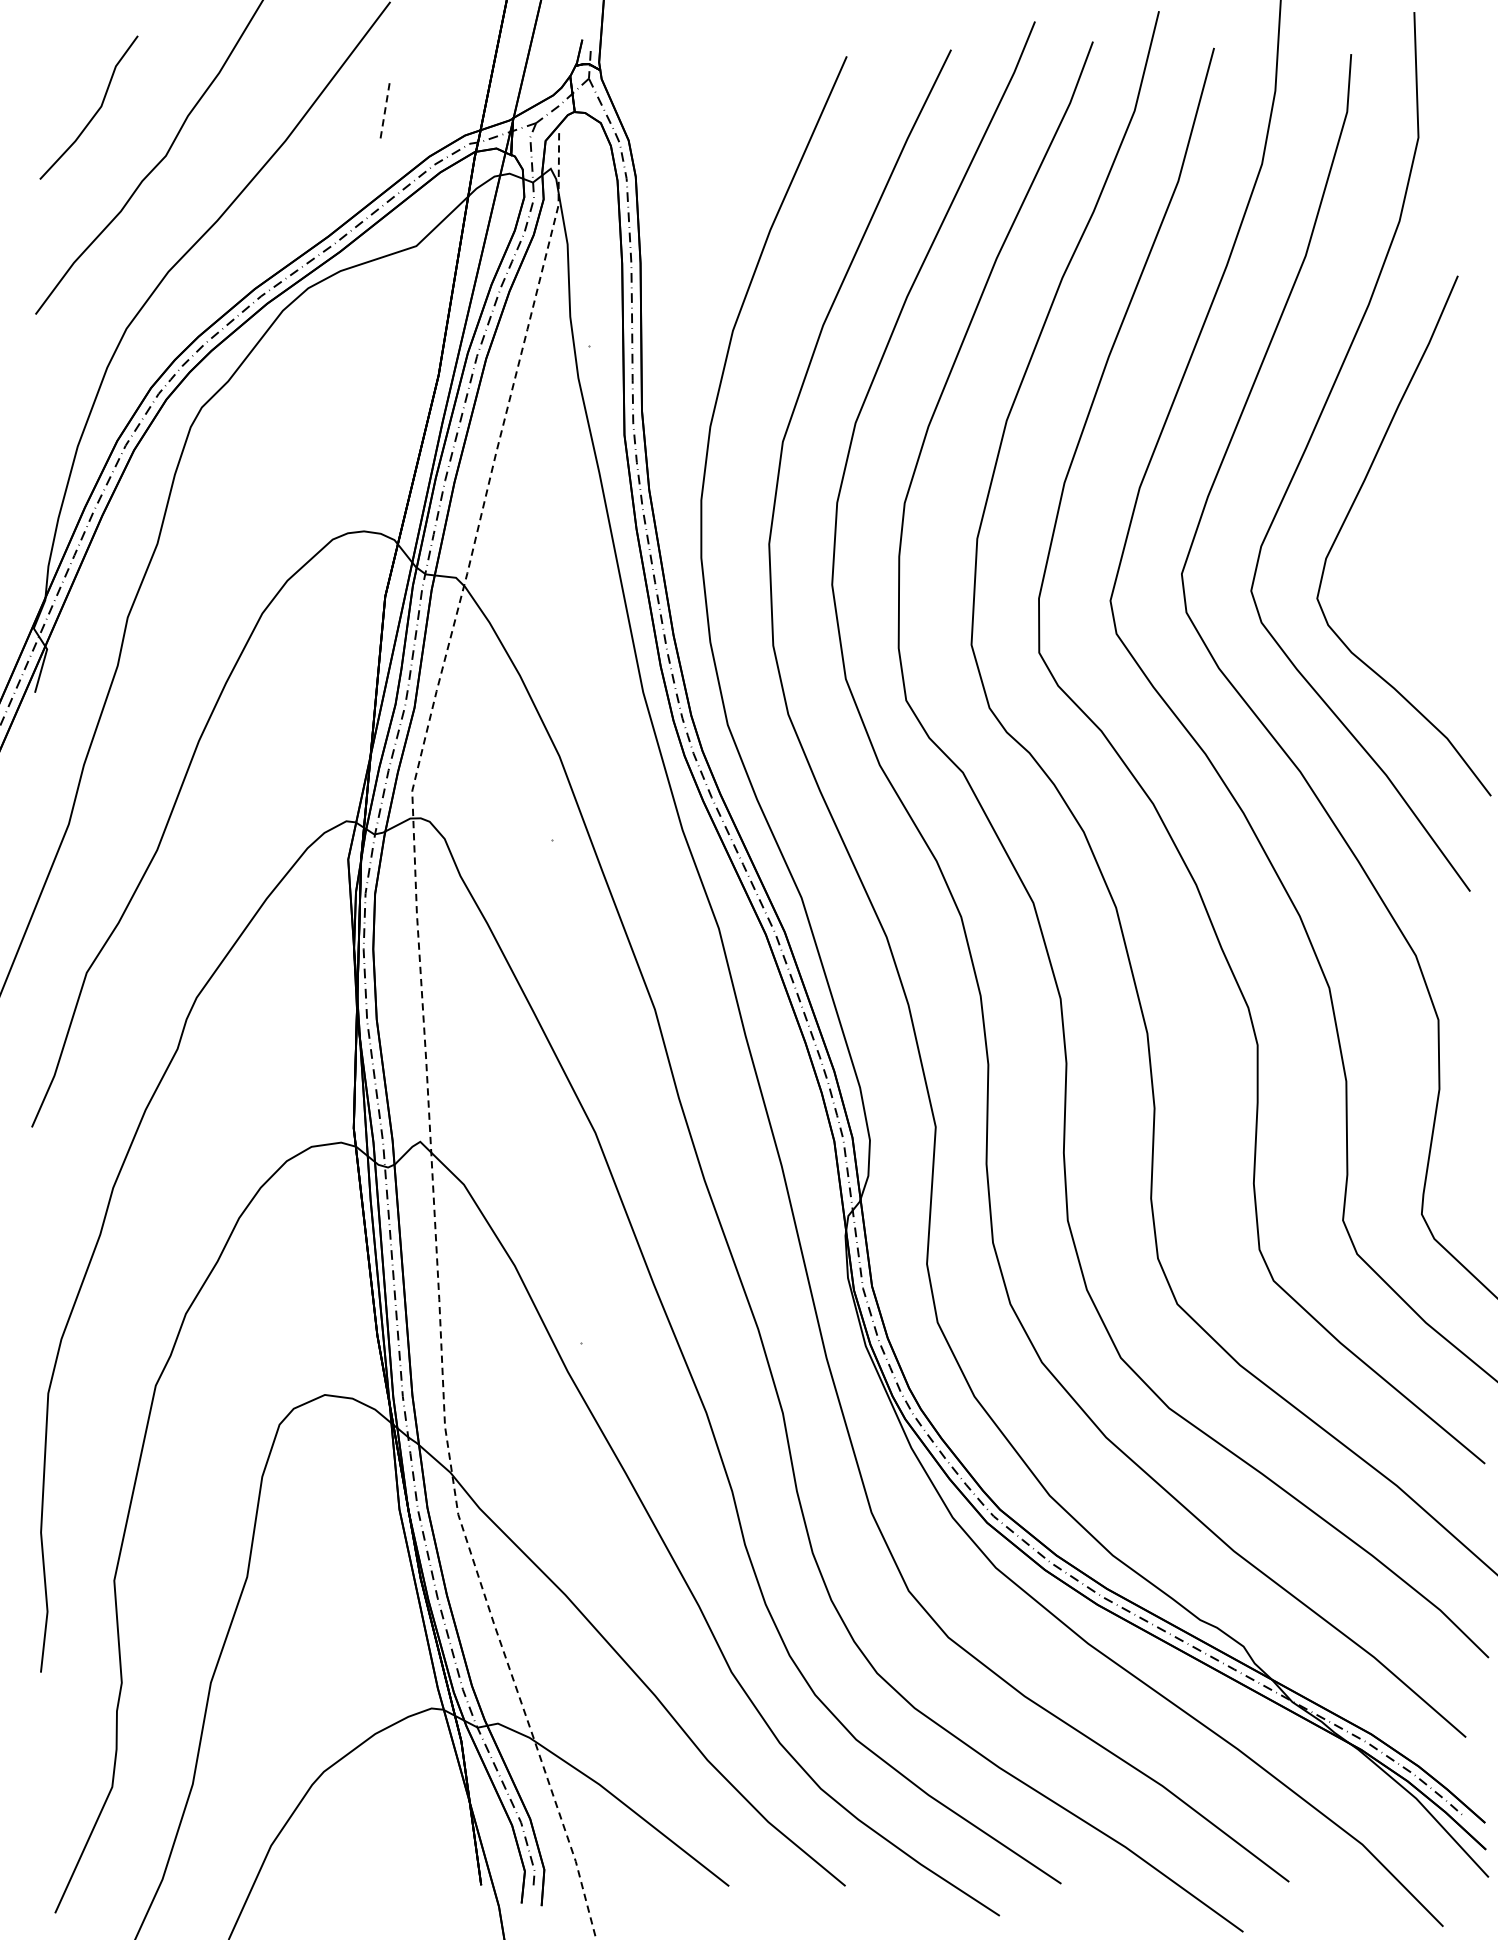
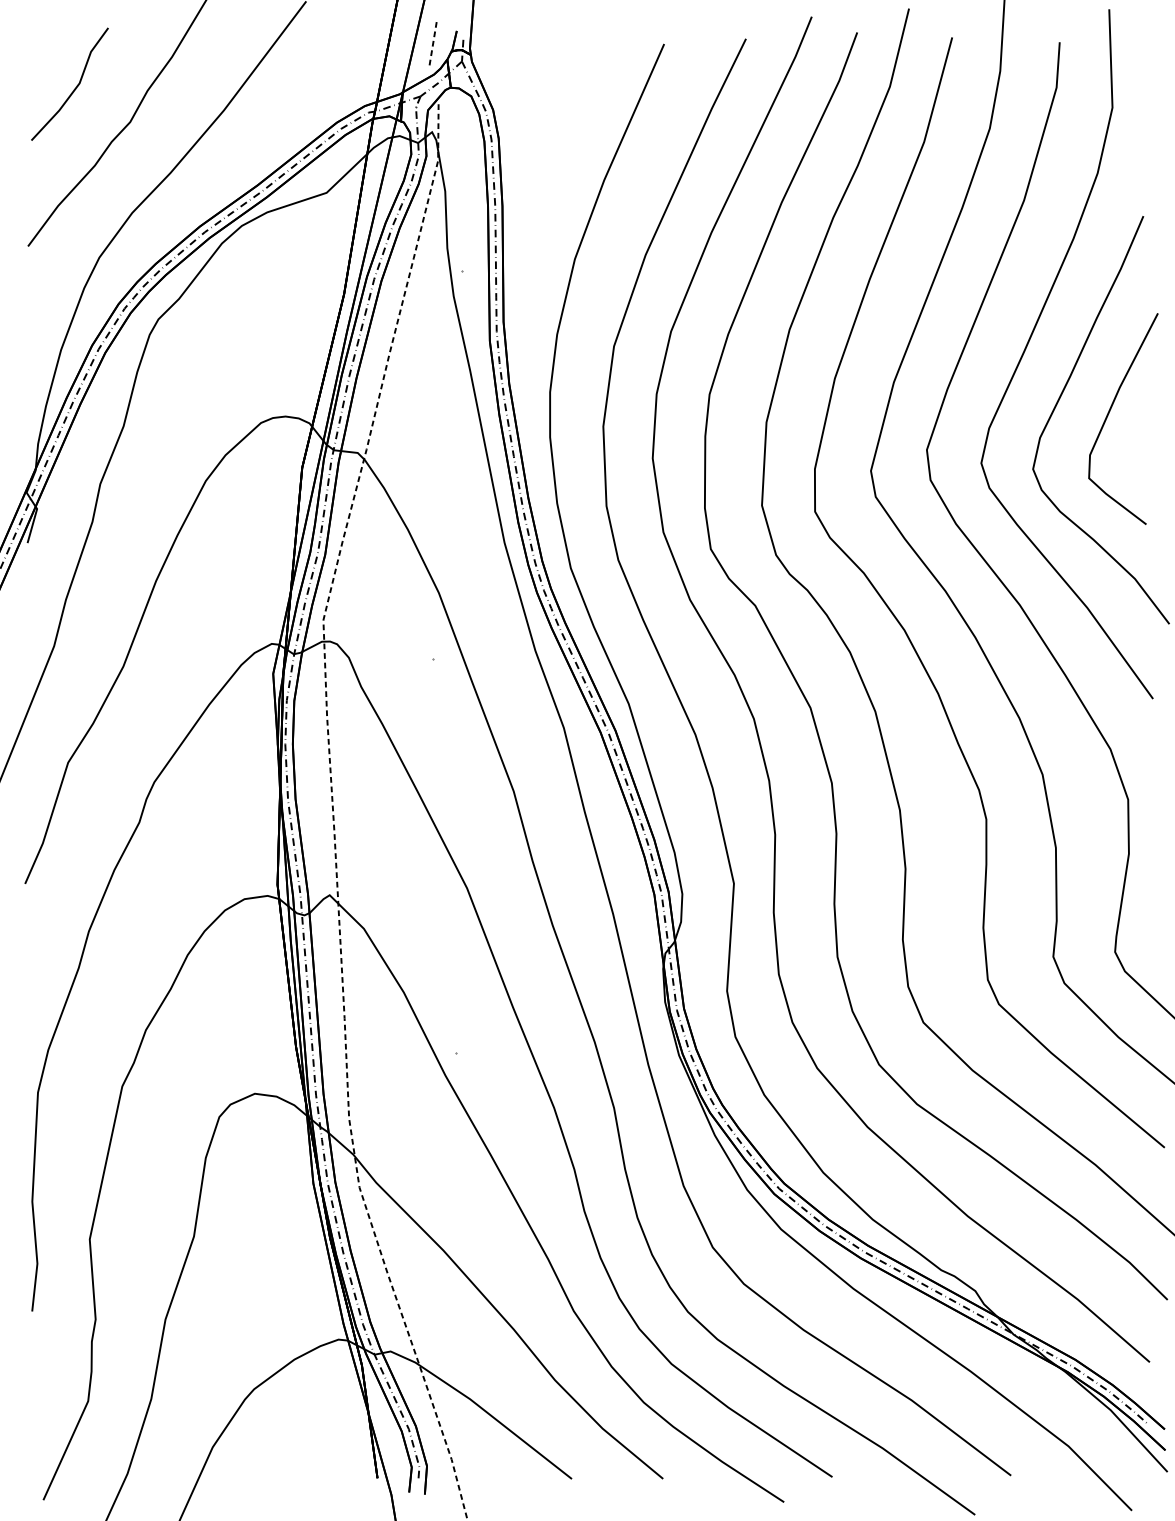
line: (384, 110) -> (432, 43), moved
curve: (1415, 524) -> (1110, 411), added

